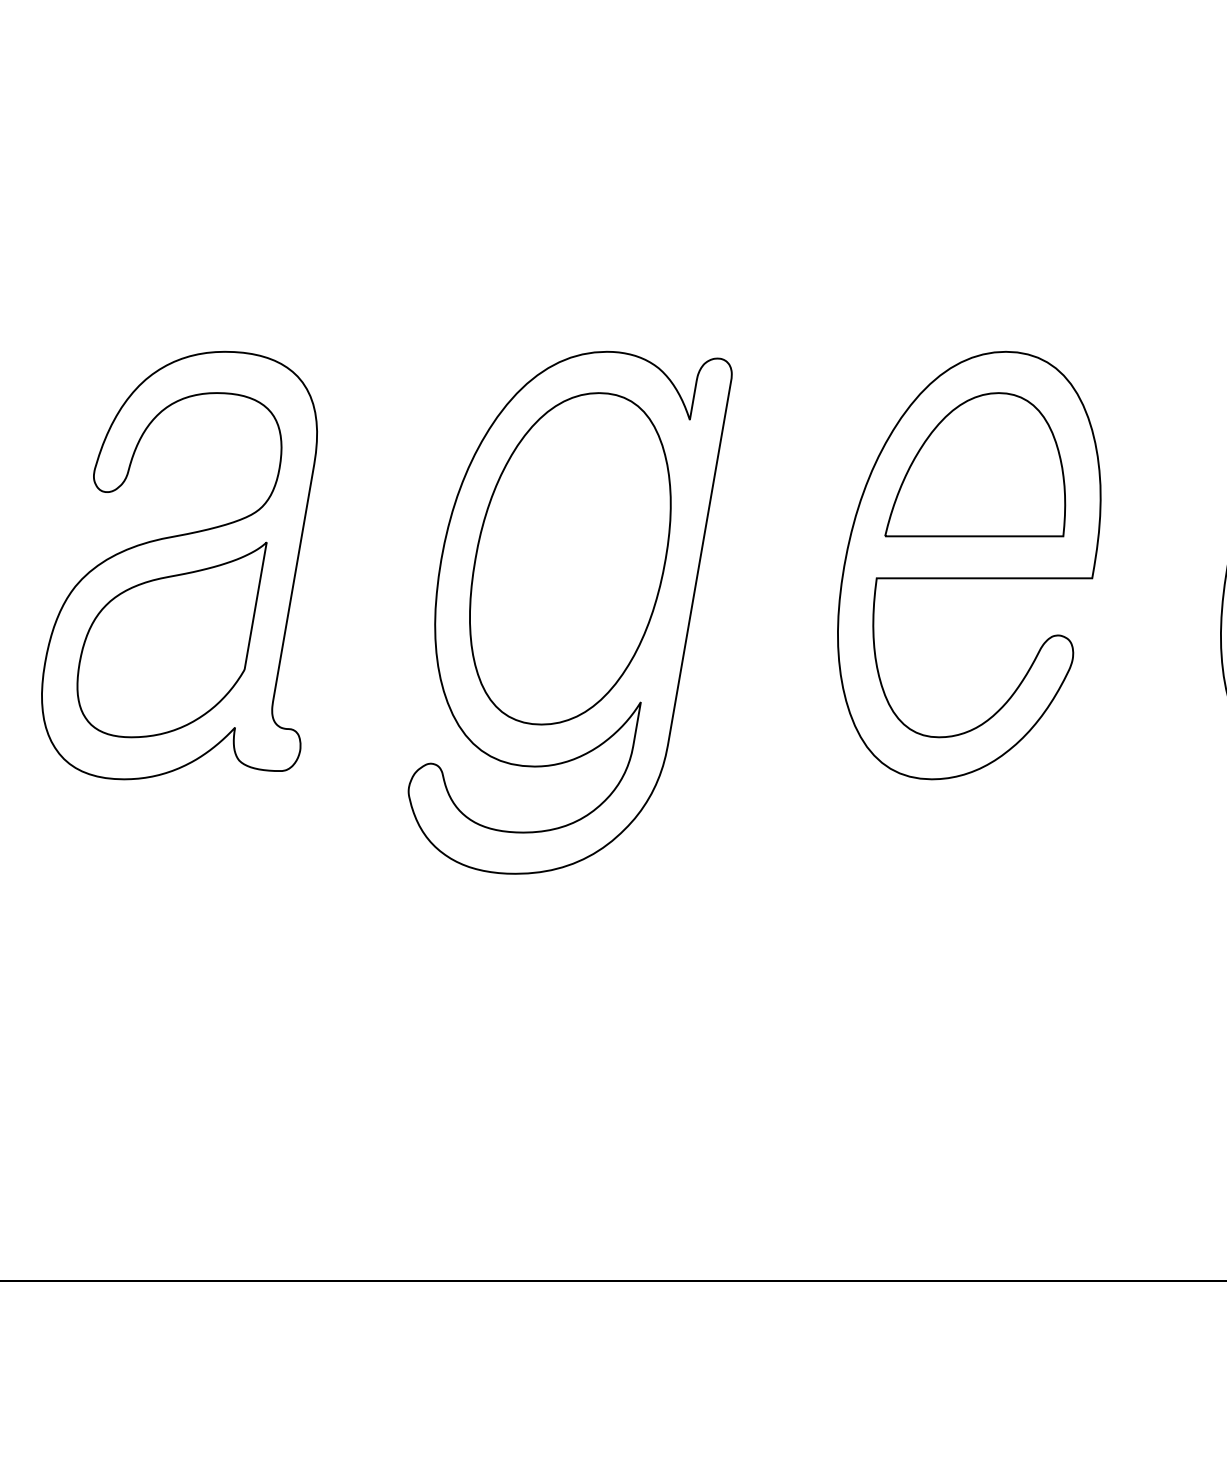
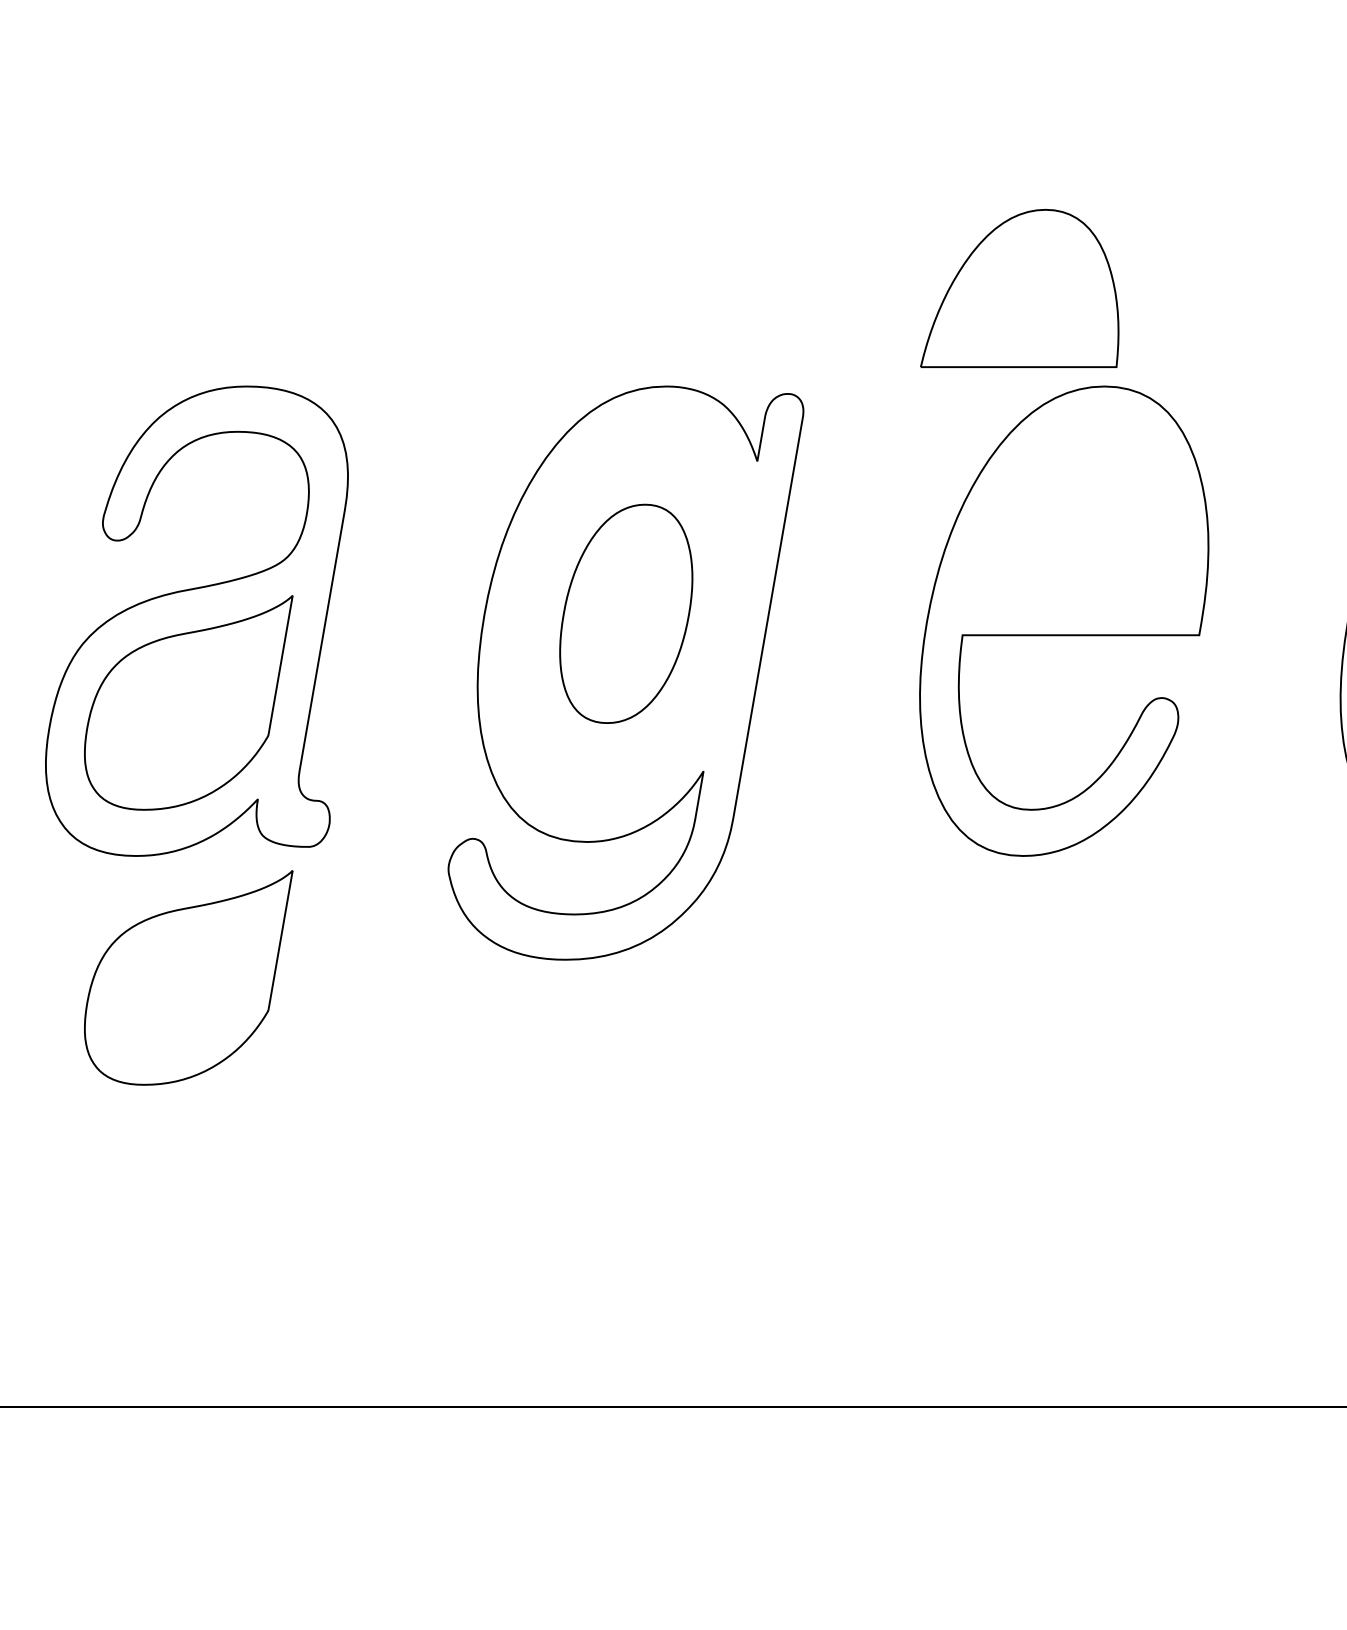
part: (975, 463) -> (1019, 287), moved
part: (570, 558) -> (626, 613), size x0.6
part: (171, 889) -> (188, 977), added

